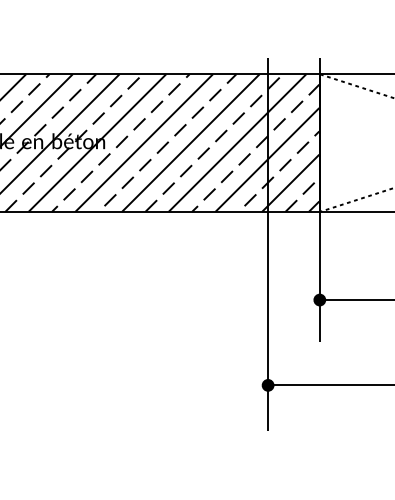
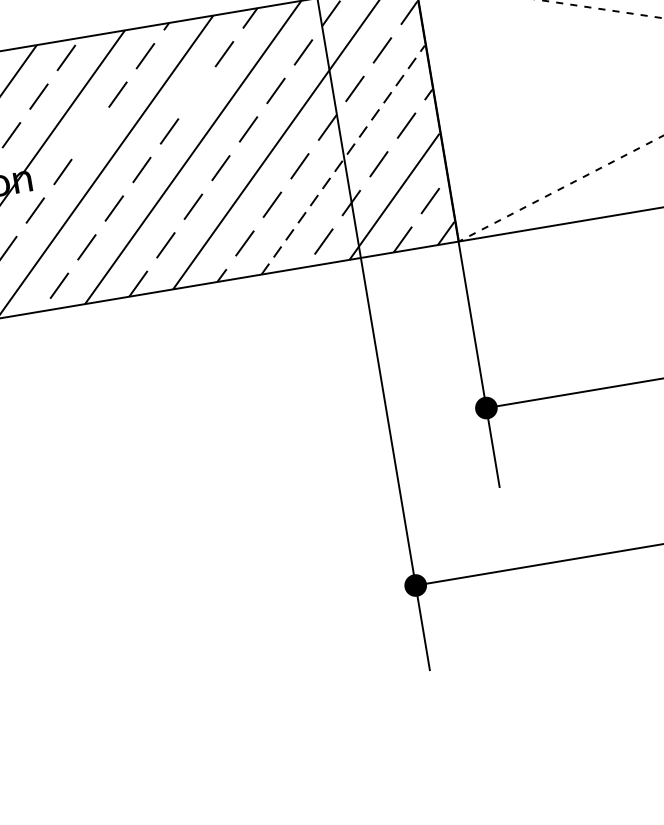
line: (197, 112) -> (196, 92), removed
line: (139, 124) -> (90, 133), removed
line: (267, 159) -> (343, 159), solid -> dashed

